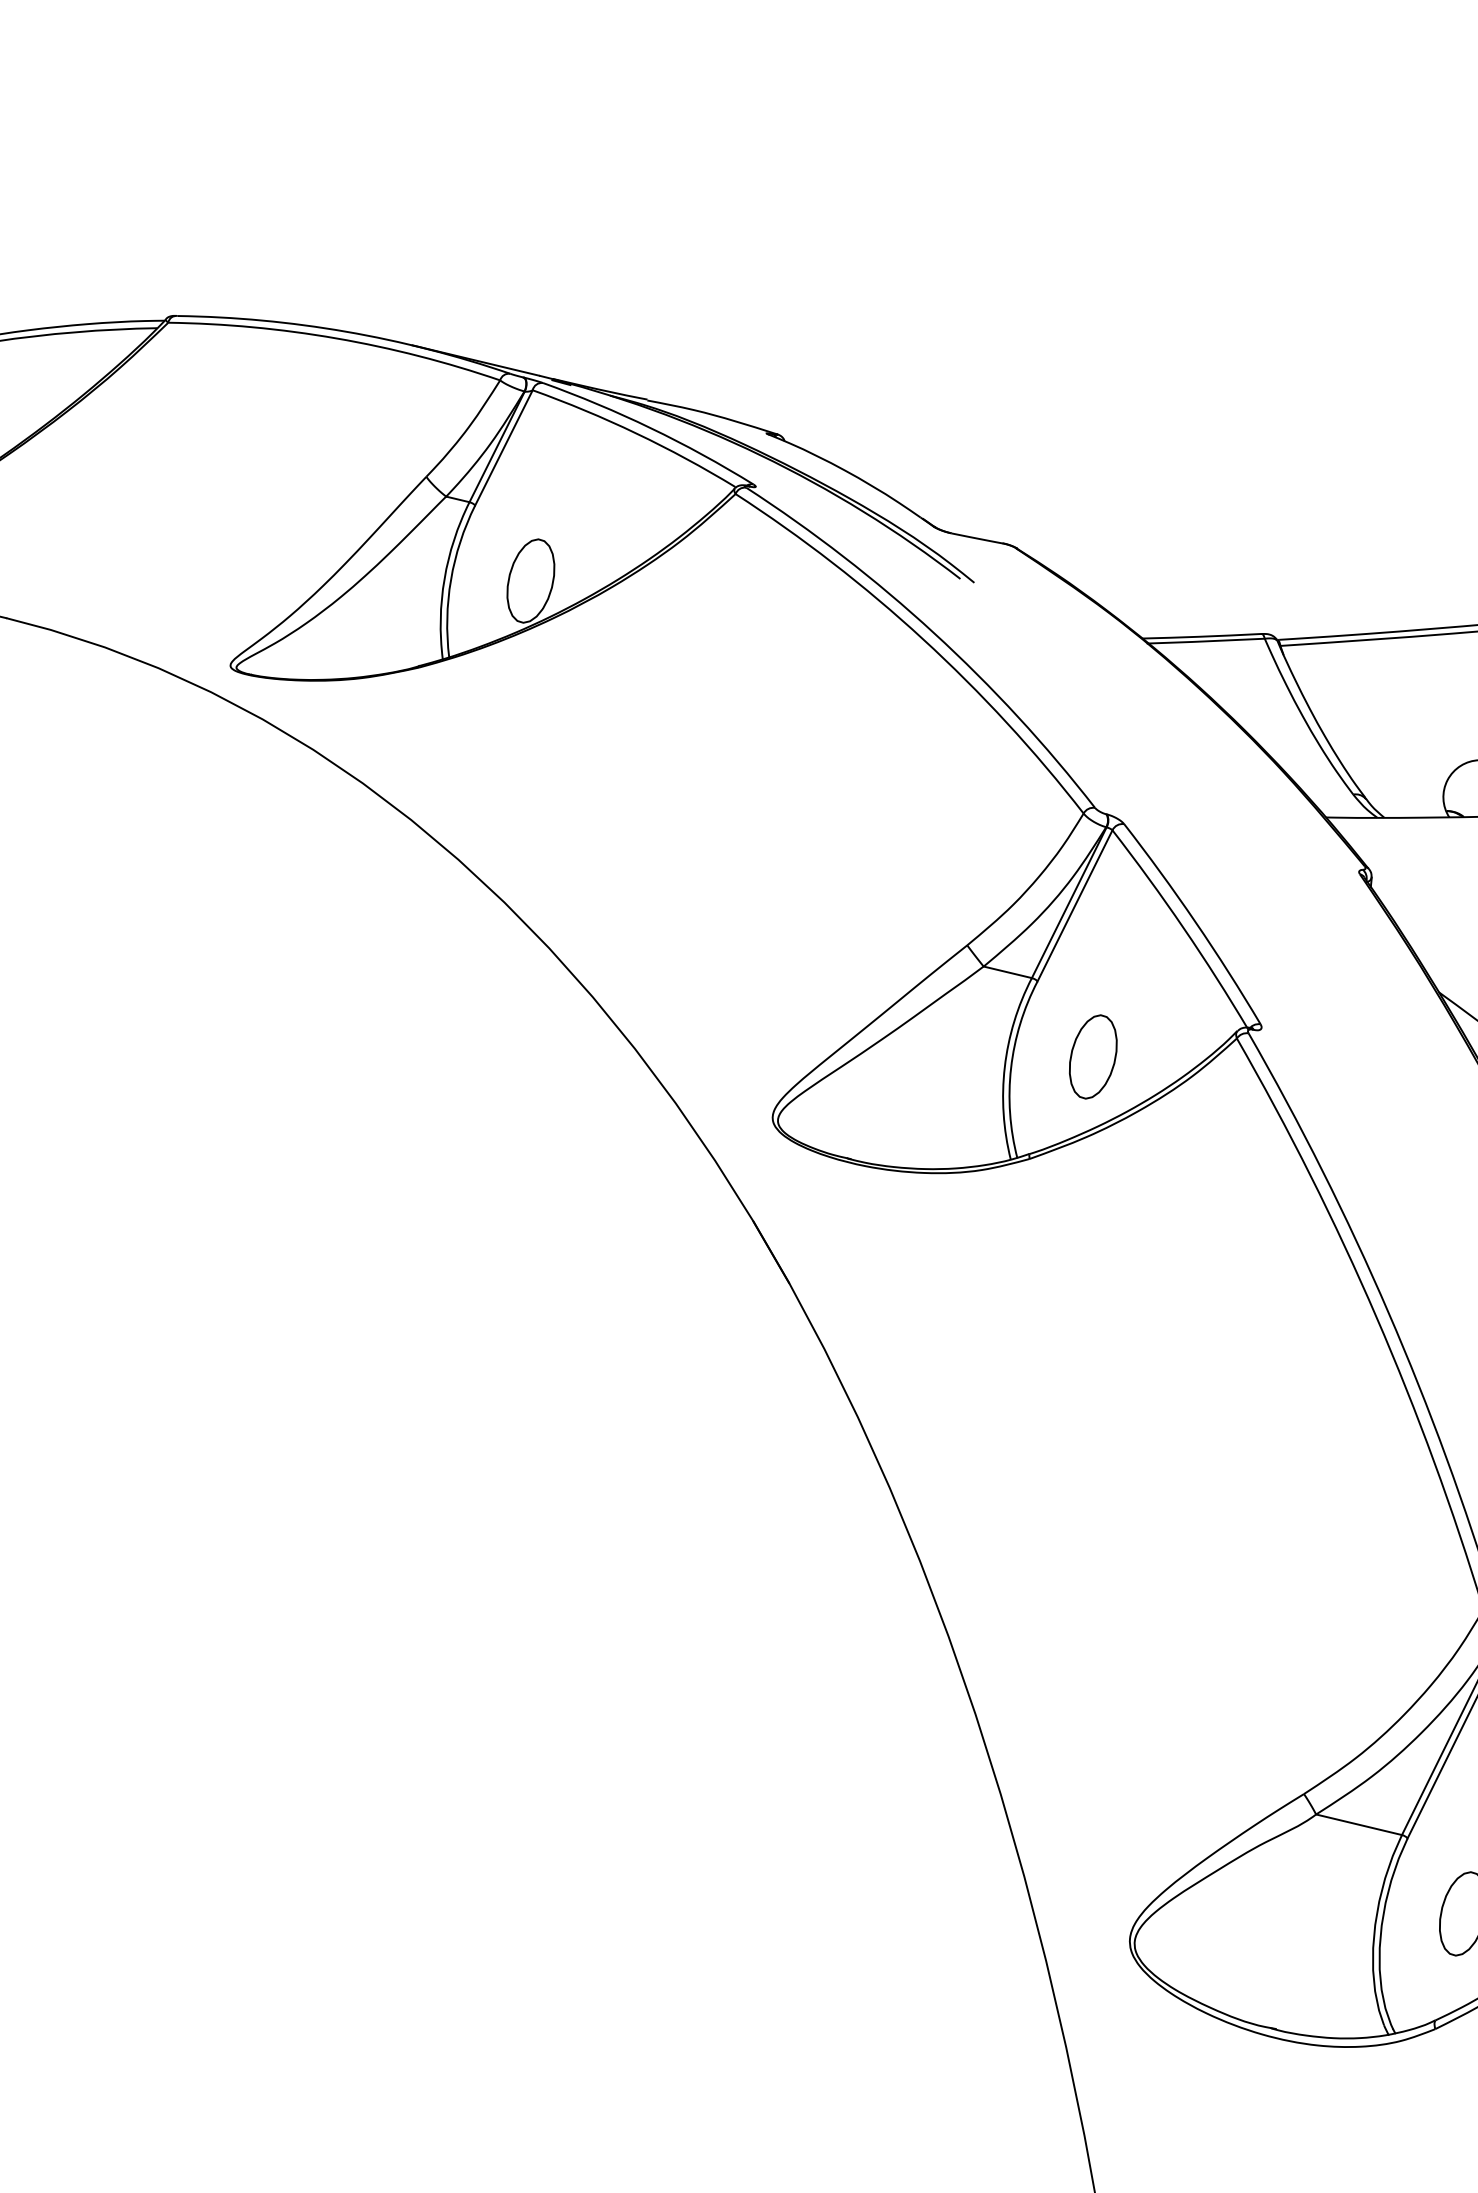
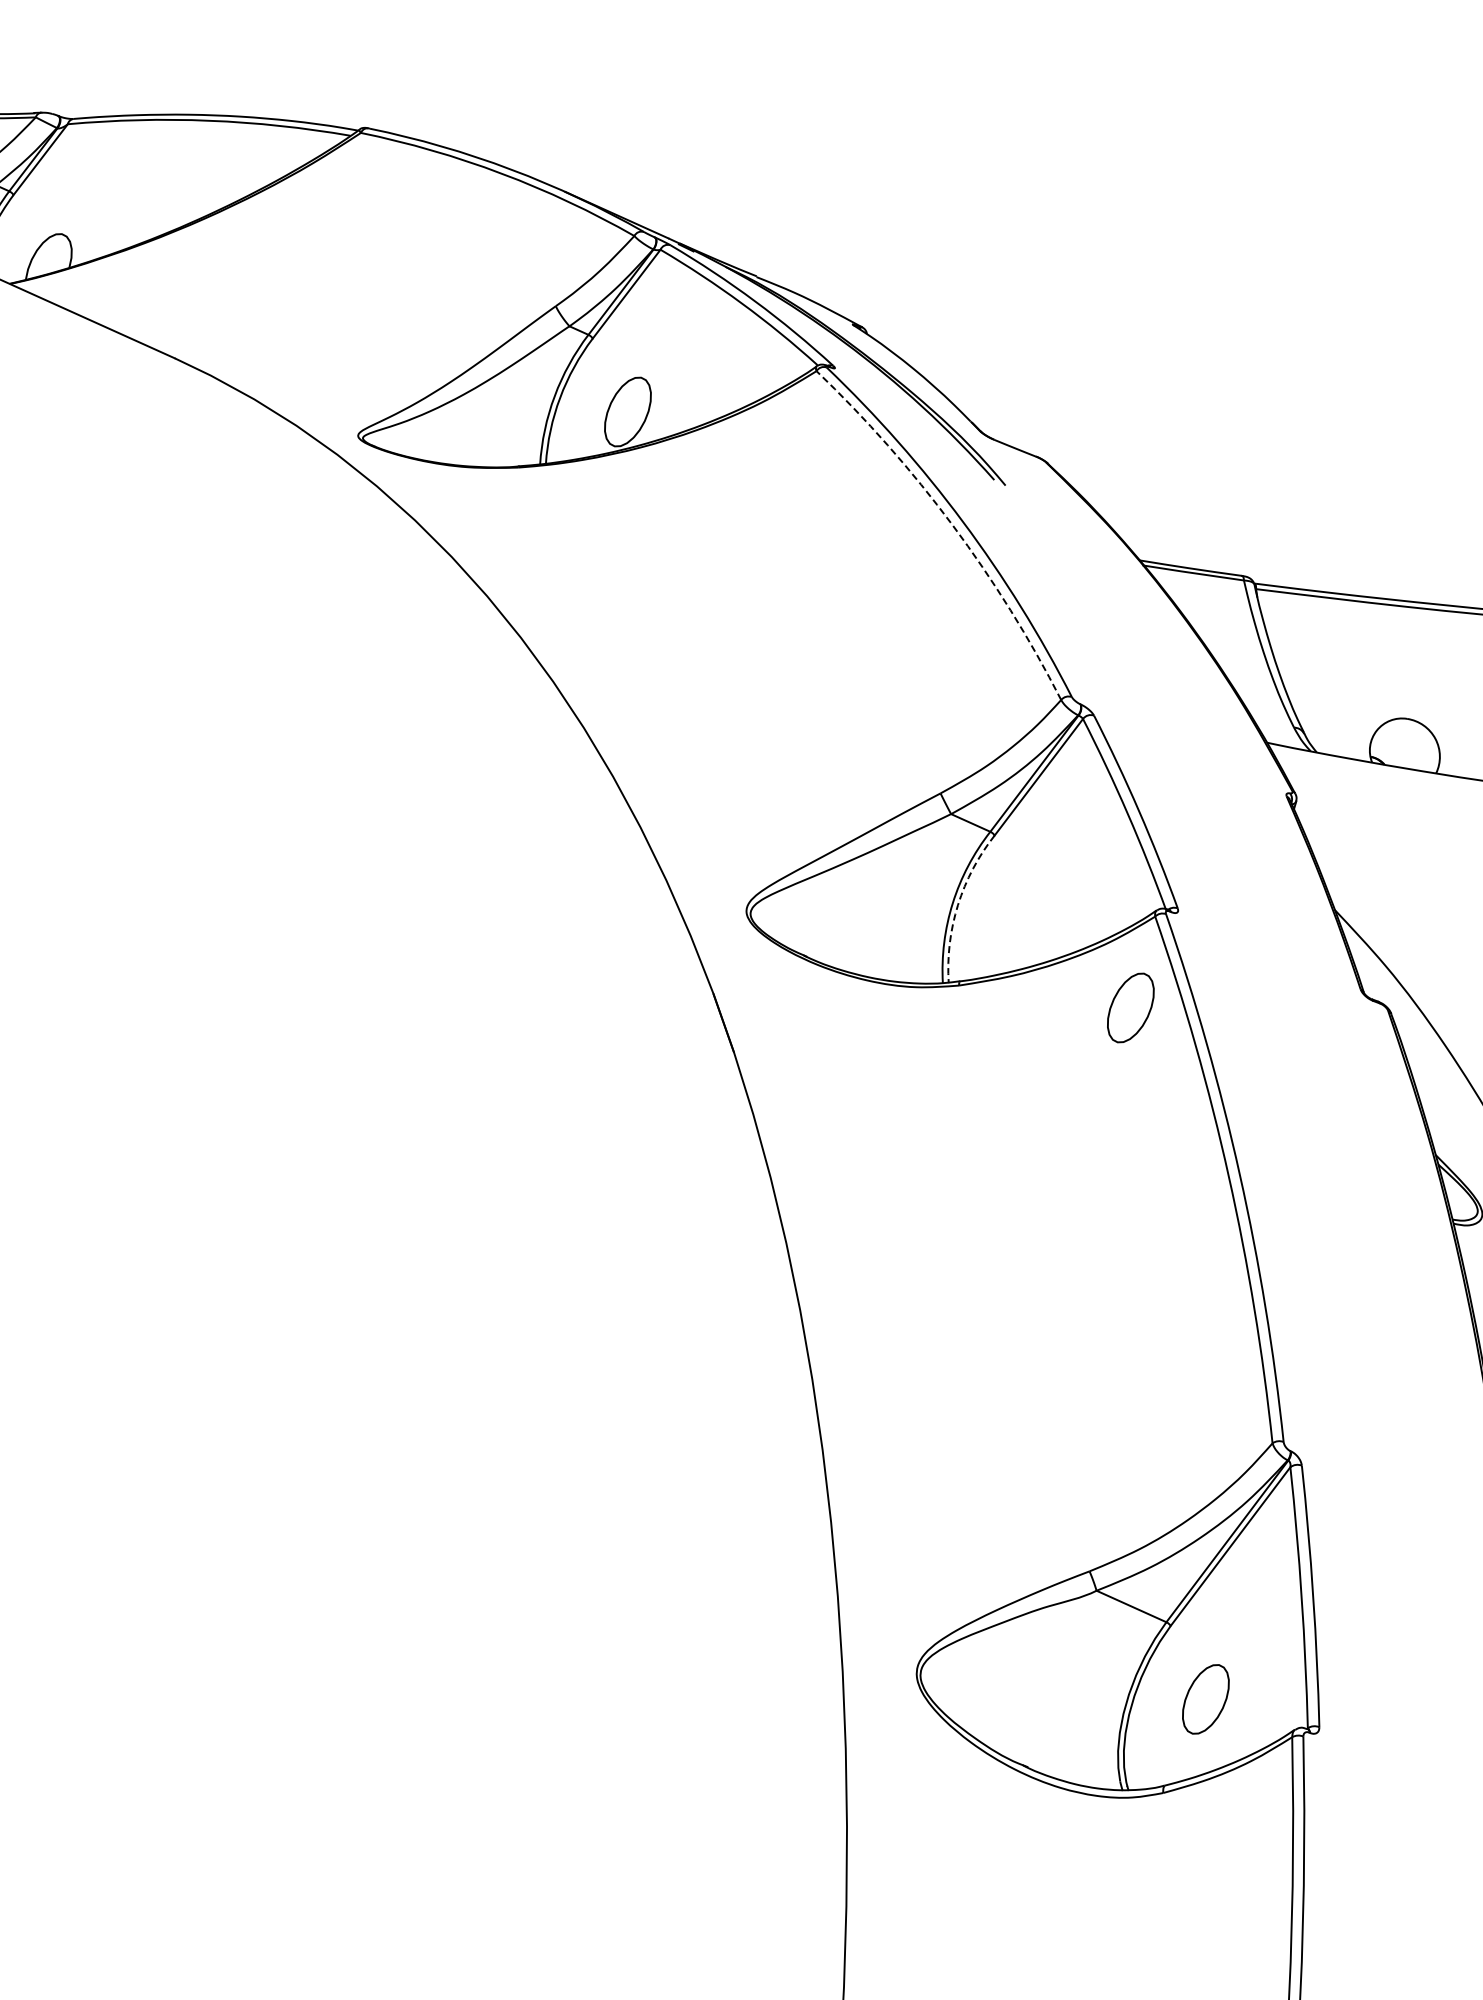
arc: (922, 639) -> (952, 525), solid -> dashed
part: (1092, 1056) -> (1130, 1007), moved
arc: (1010, 1068) -> (957, 905), solid -> dashed

